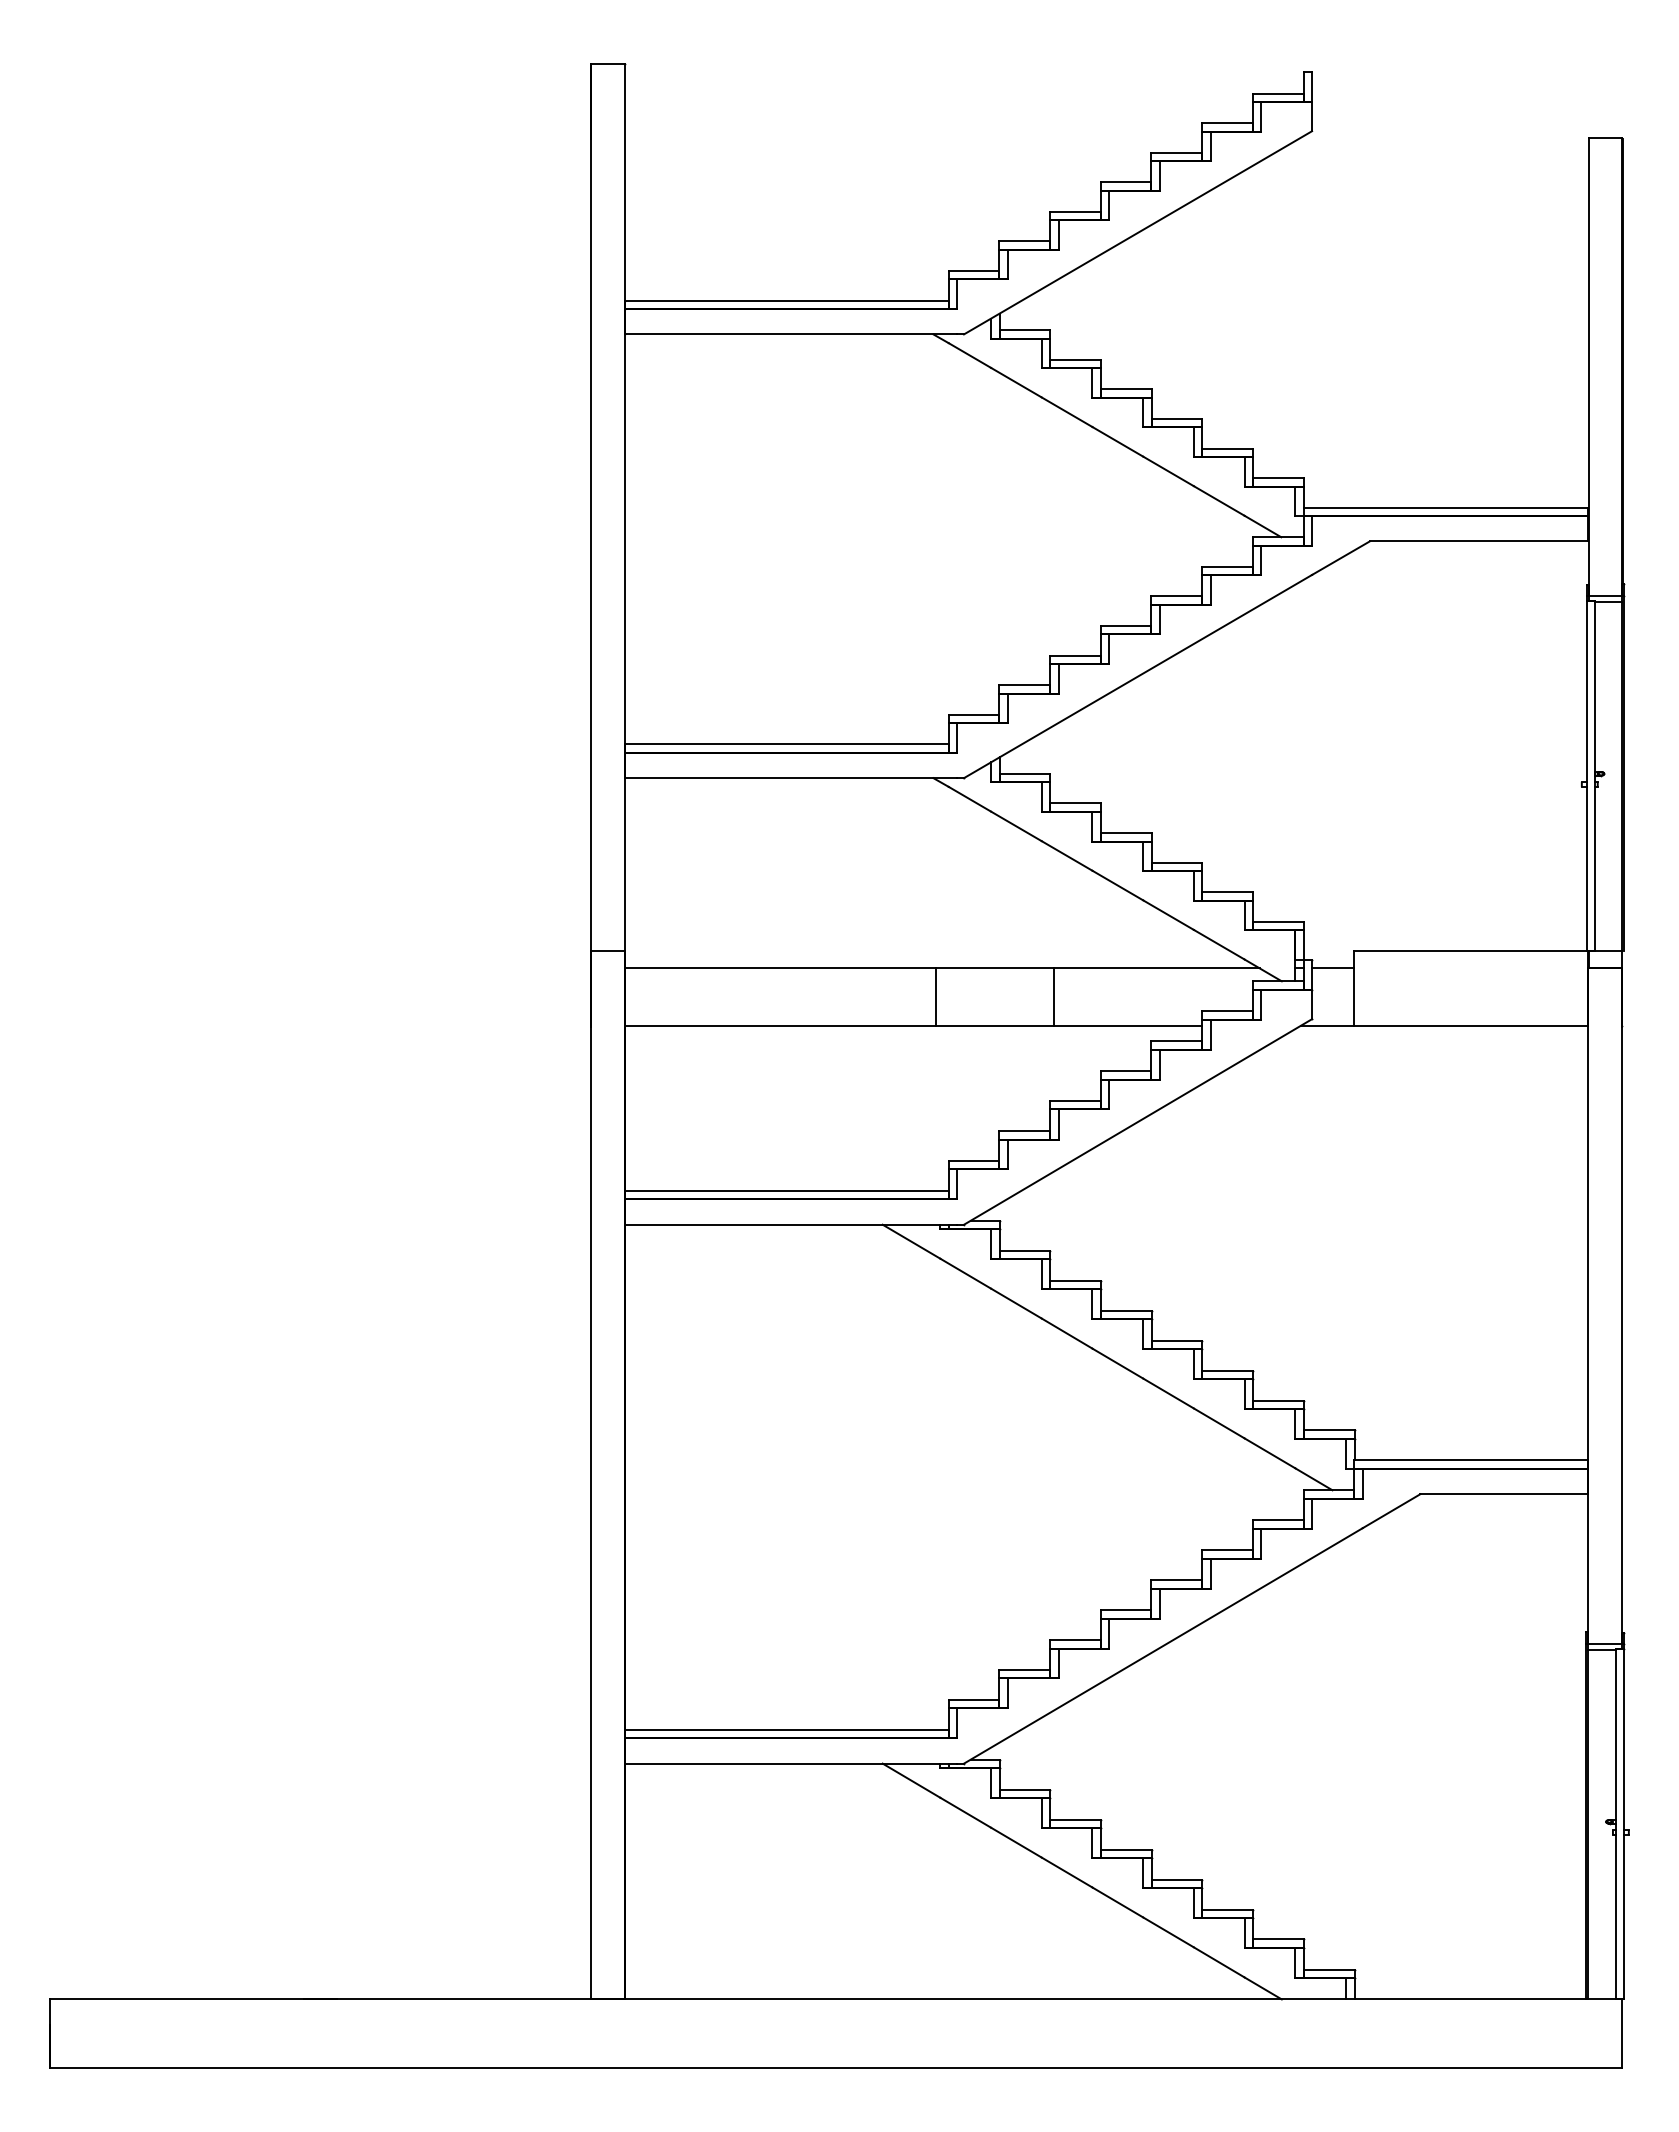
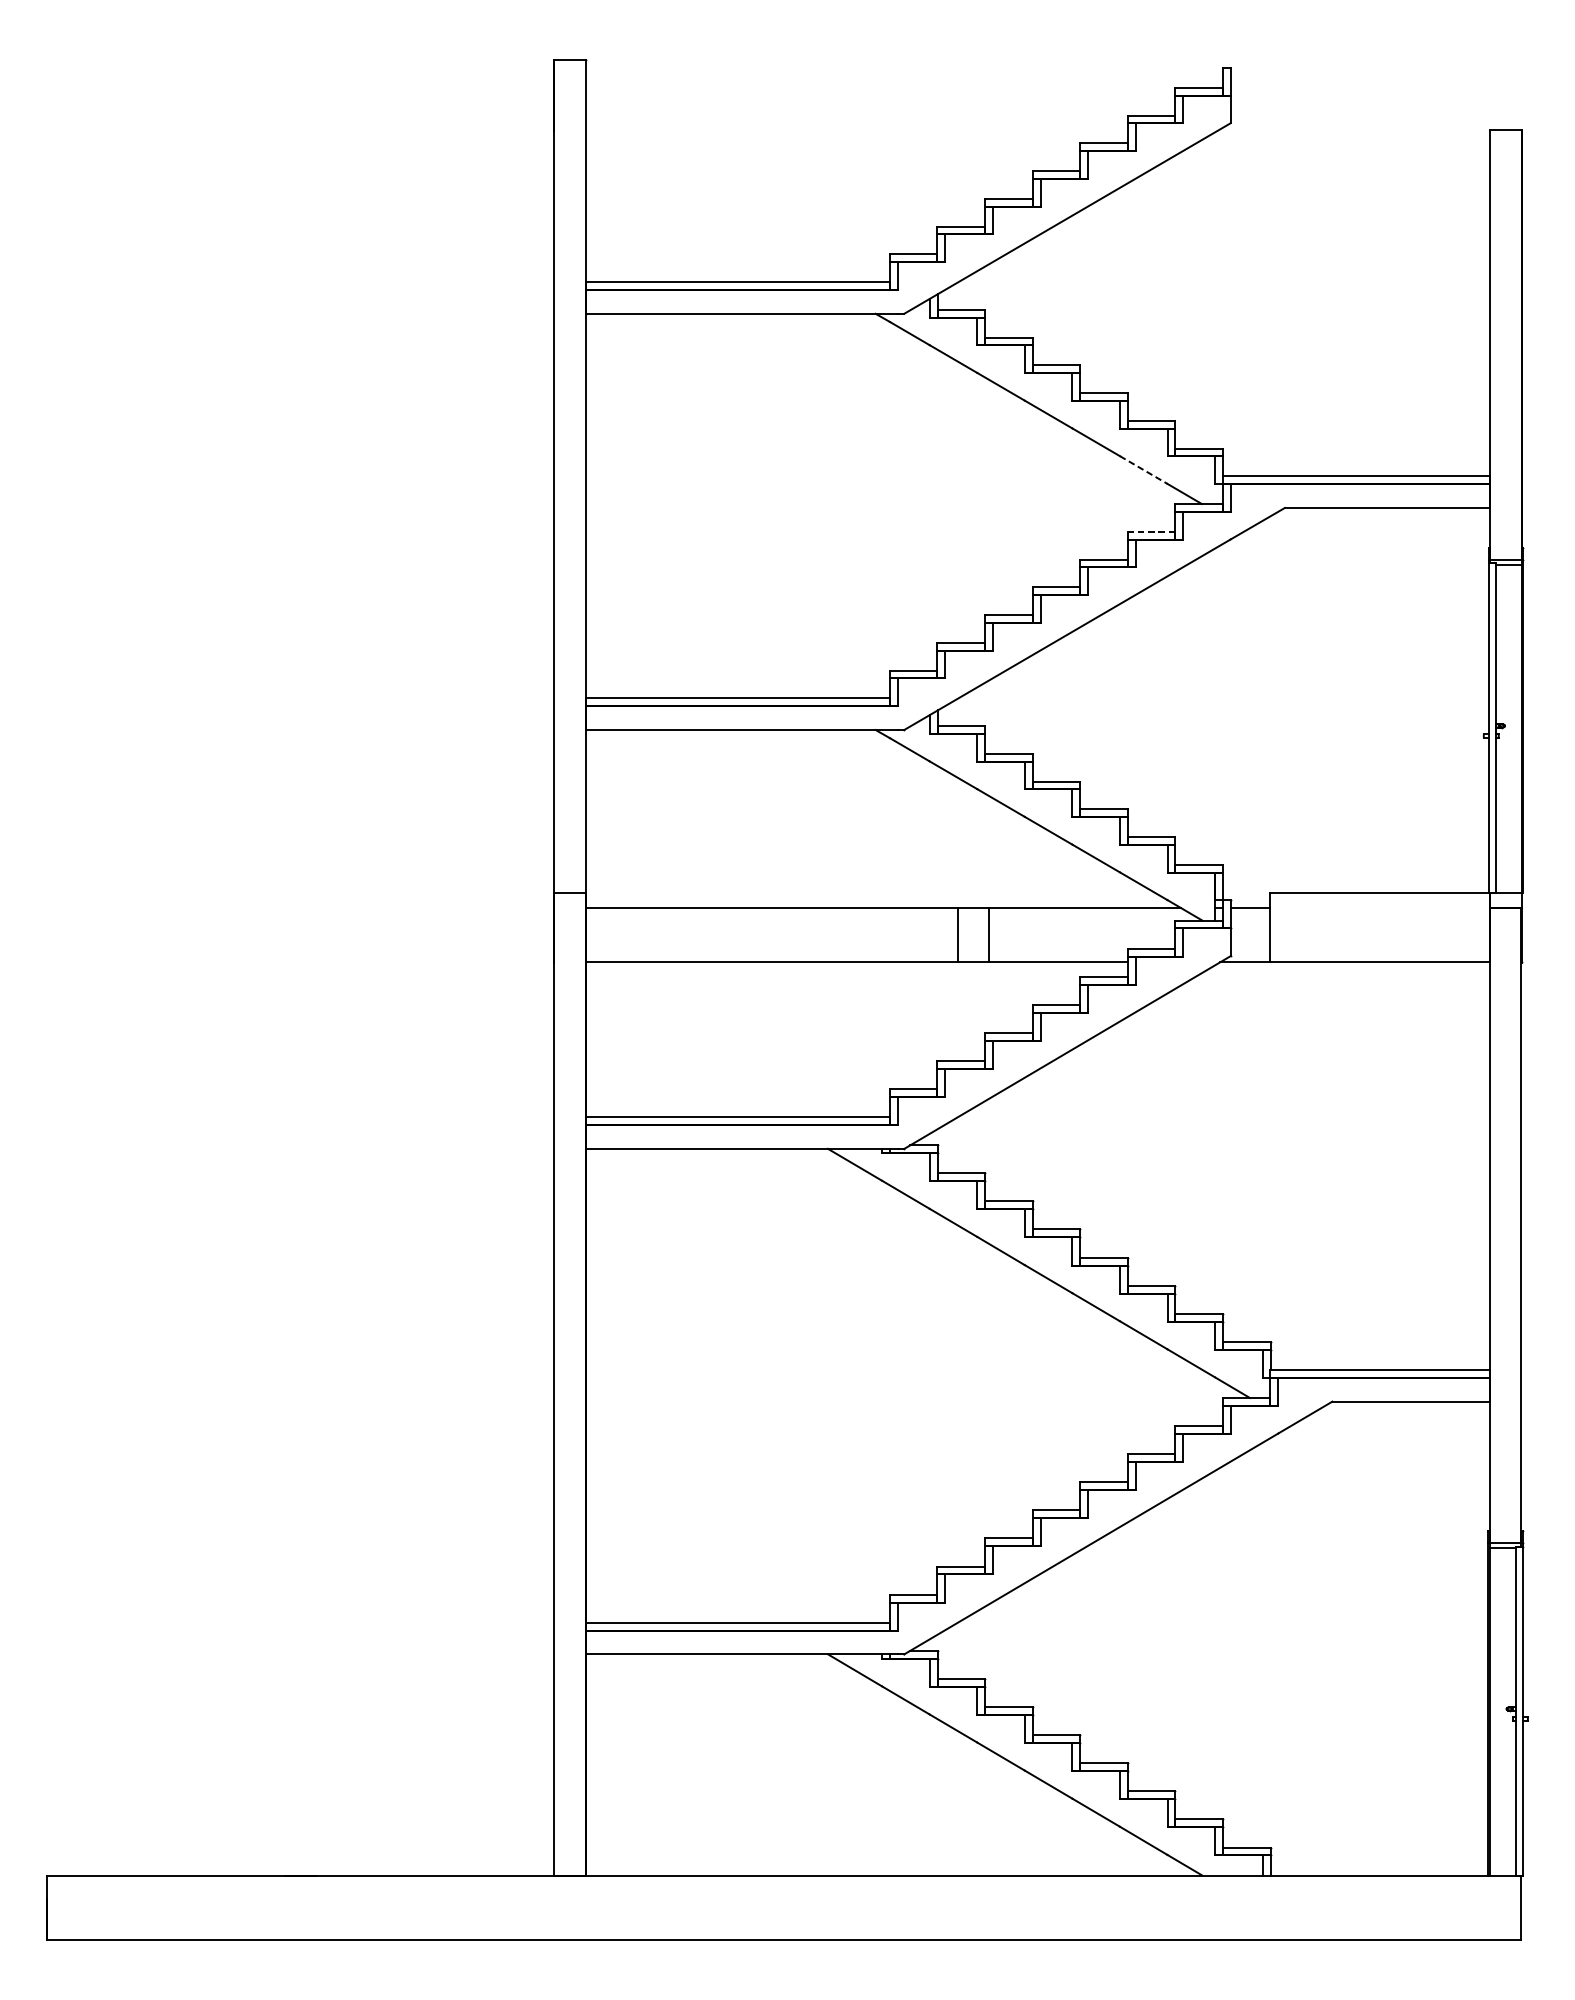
line: (1219, 501) -> (1143, 470), solid -> dashed
line: (1227, 566) -> (1151, 531), solid -> dashed
line: (935, 996) -> (958, 934), moved

